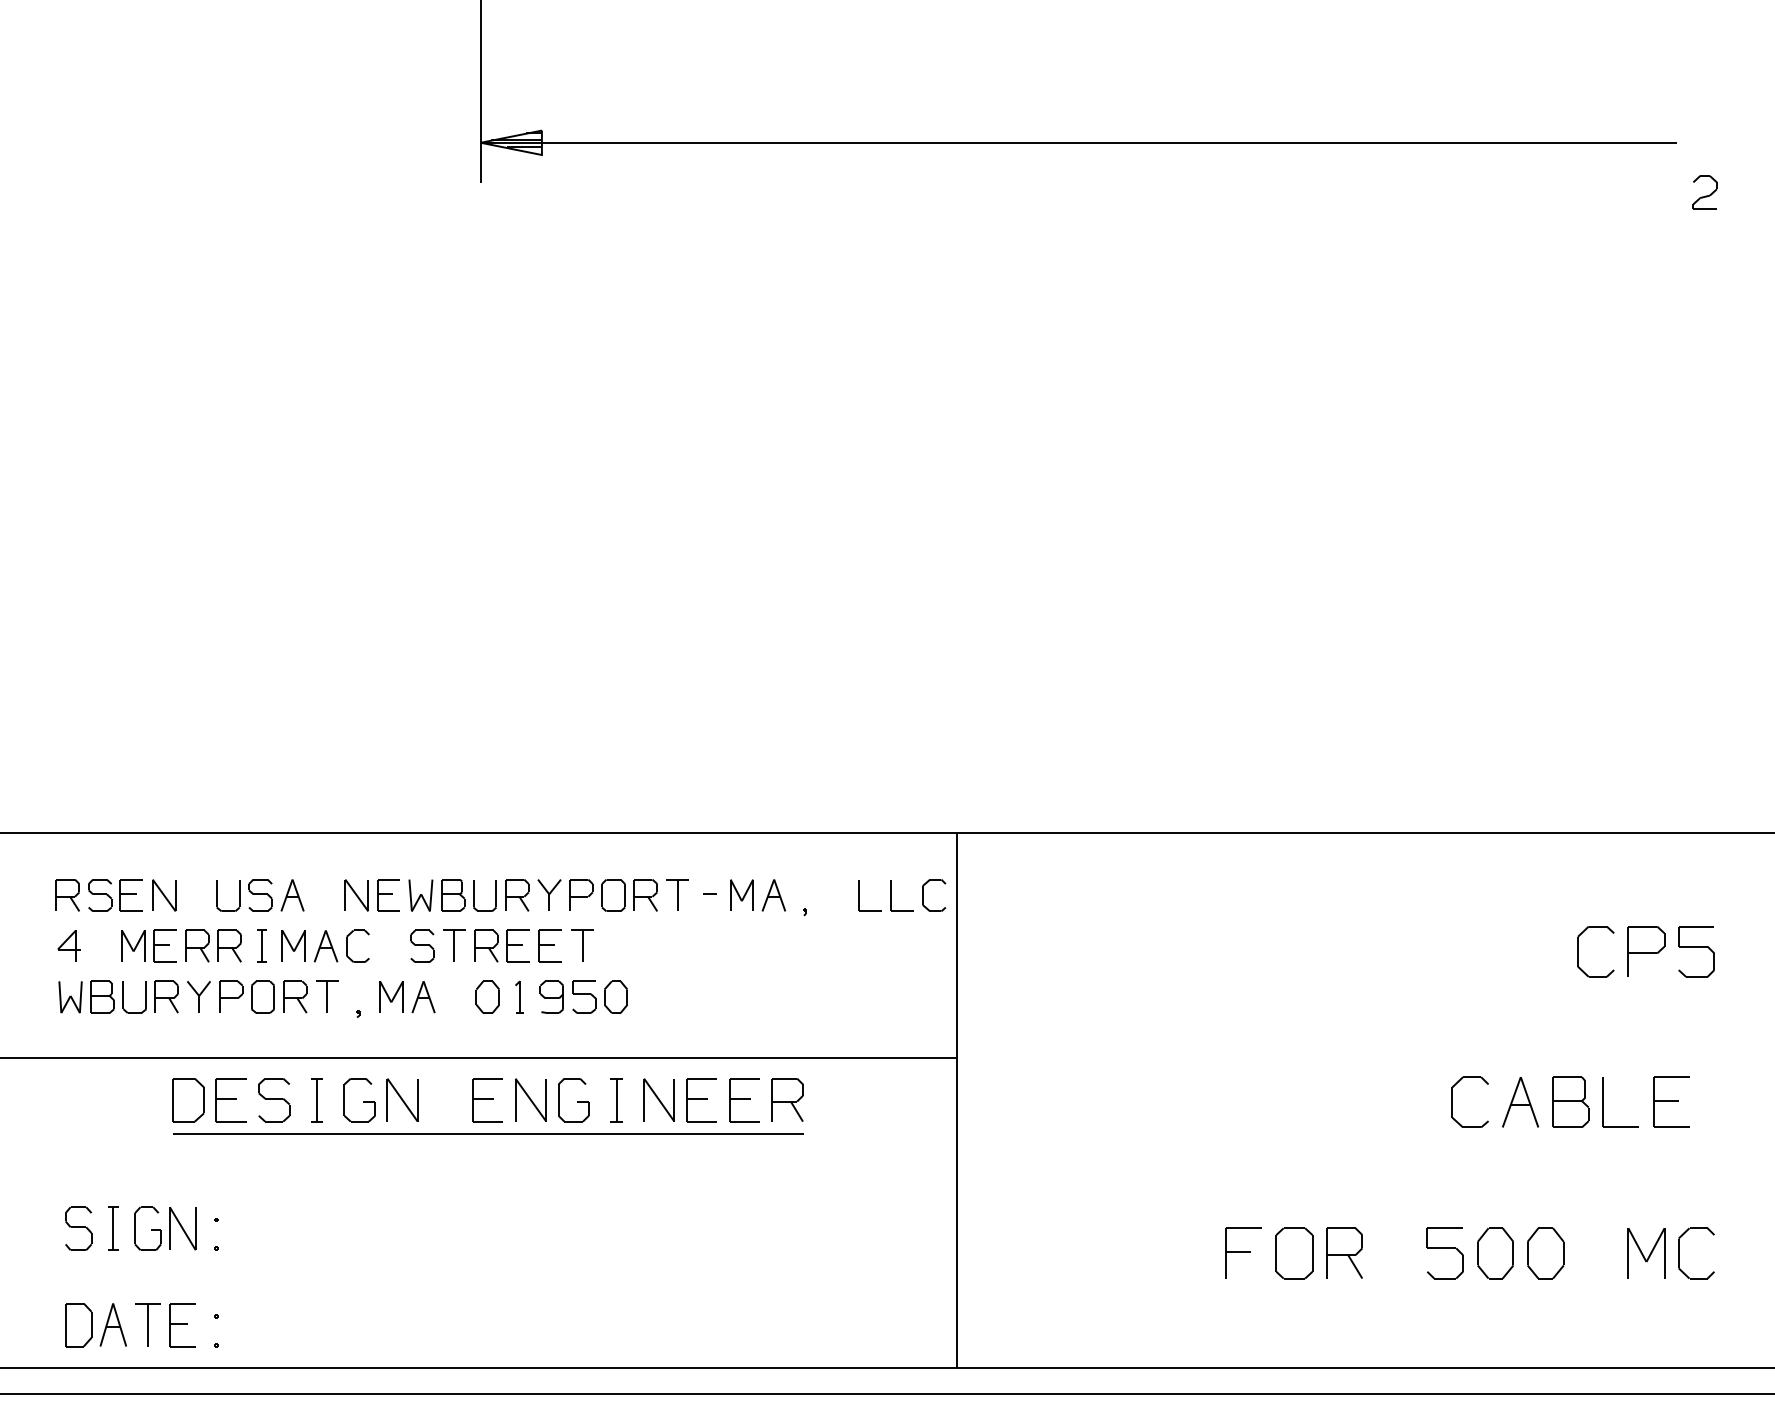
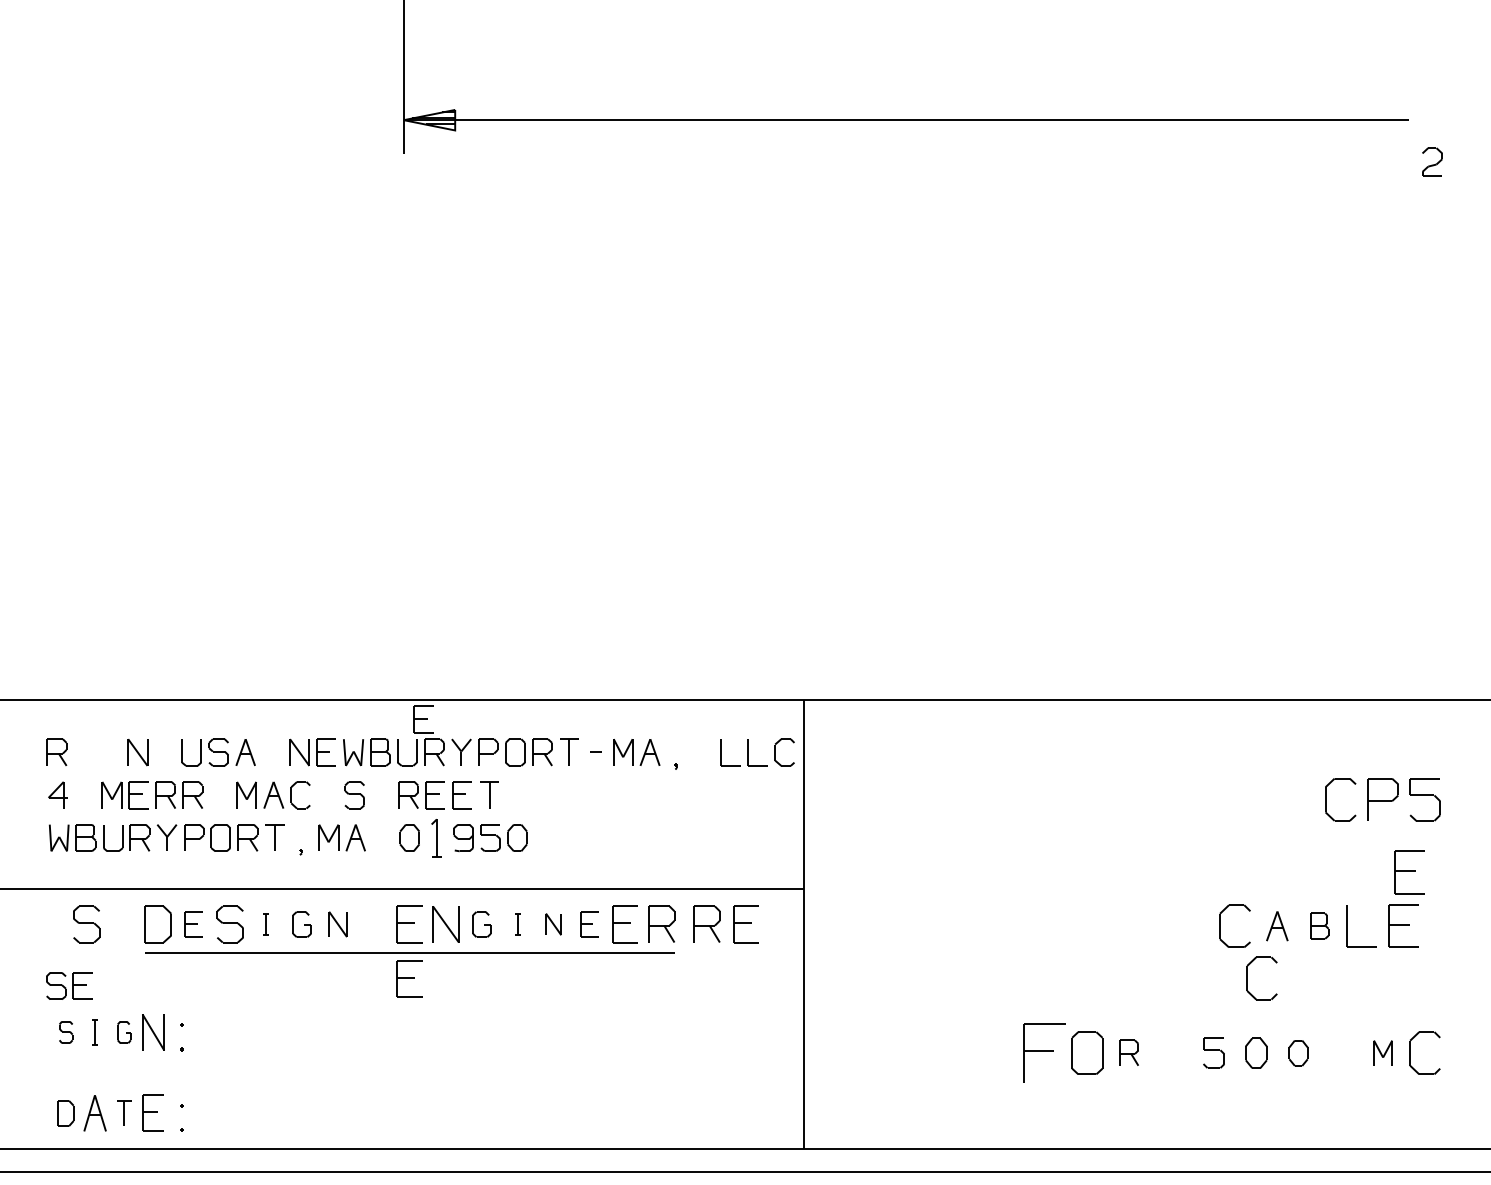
part: (503, 855) -> (422, 718), added
part: (115, 895) -> (69, 986), moved
part: (261, 945) -> (219, 794), removed
part: (454, 945) -> (381, 794), removed
part: (519, 996) -> (436, 837), size x1.4
part: (1678, 1037) -> (1410, 871), added
part: (402, 1099) -> (338, 923), size x0.7
part: (658, 1099) -> (553, 923), size x0.6
part: (841, 1099) -> (706, 923), added
part: (103, 1100) -> (86, 924), added
part: (230, 1100) -> (193, 924), size x0.7
part: (316, 1100) -> (265, 924), size x0.6
part: (359, 1100) -> (301, 924), size x0.7
part: (573, 1100) -> (481, 924), size x0.7
part: (616, 1100) -> (517, 924), size x0.6
part: (701, 1100) -> (589, 924), size x0.7
part: (888, 1100) -> (746, 924), added
part: (1570, 1101) -> (1319, 925), size x0.6
part: (1520, 1102) -> (1277, 926), size x0.7
part: (1485, 1164) -> (1247, 978), added
part: (487, 1165) -> (409, 979), added
part: (78, 1228) -> (65, 1032), size x0.6
part: (113, 1228) -> (95, 1032), size x0.7
part: (147, 1228) -> (123, 1032), size x0.6
part: (1243, 1252) -> (1044, 1052), size x1.4
part: (1344, 1252) -> (1129, 1052), size x0.6
part: (1444, 1253) -> (1213, 1053), size x0.7
part: (1495, 1253) -> (1256, 1053), size x0.7
part: (1545, 1253) -> (1298, 1053), size x0.6
part: (1646, 1253) -> (1383, 1053), size x0.6
part: (147, 1324) -> (123, 1112), size x0.7
part: (78, 1325) -> (65, 1113), size x0.7

